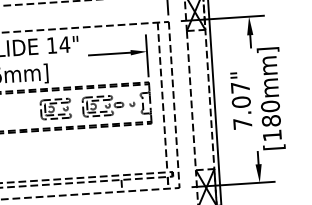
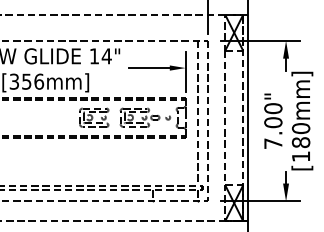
text: (240, 87) -> (273, 108), 7.07" -> 7.00"

